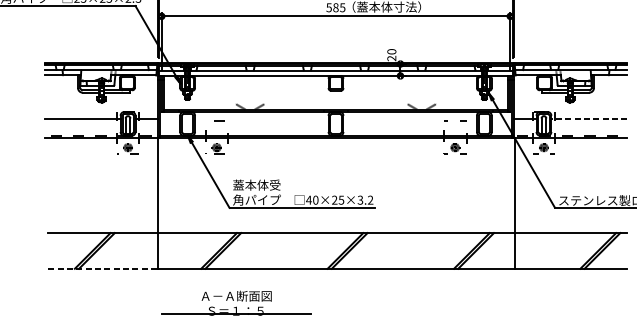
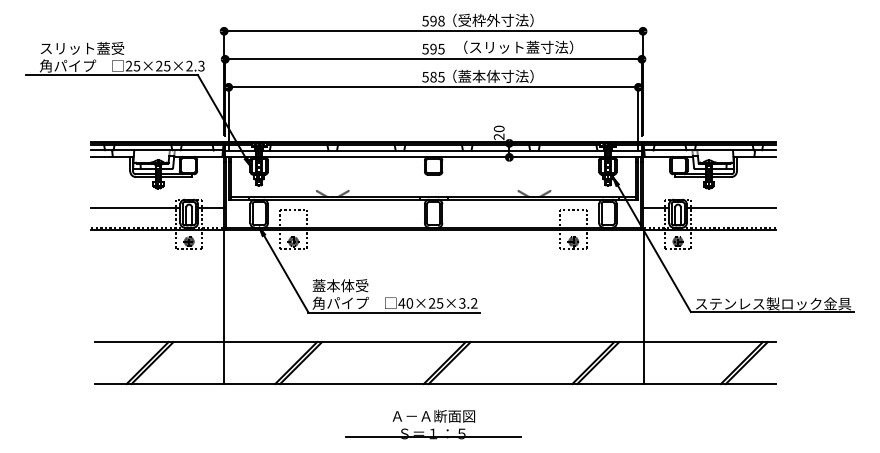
line: (589, 118) -> (731, 207), dashed -> solid
line: (103, 269) -> (160, 384), dashed -> solid
part: (236, 303) -> (433, 424), moved

